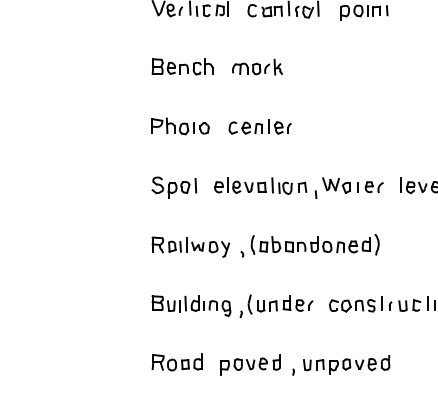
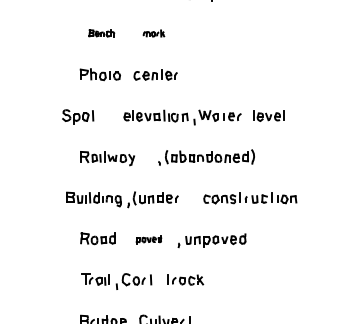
part: (182, 67) -> (101, 33), size x0.6
part: (256, 67) -> (153, 33), size x0.6
part: (174, 186) -> (78, 116), moved
part: (310, 245) -> (206, 157), moved
part: (232, 306) -> (122, 199), moved
part: (249, 363) -> (148, 239), size x0.6

